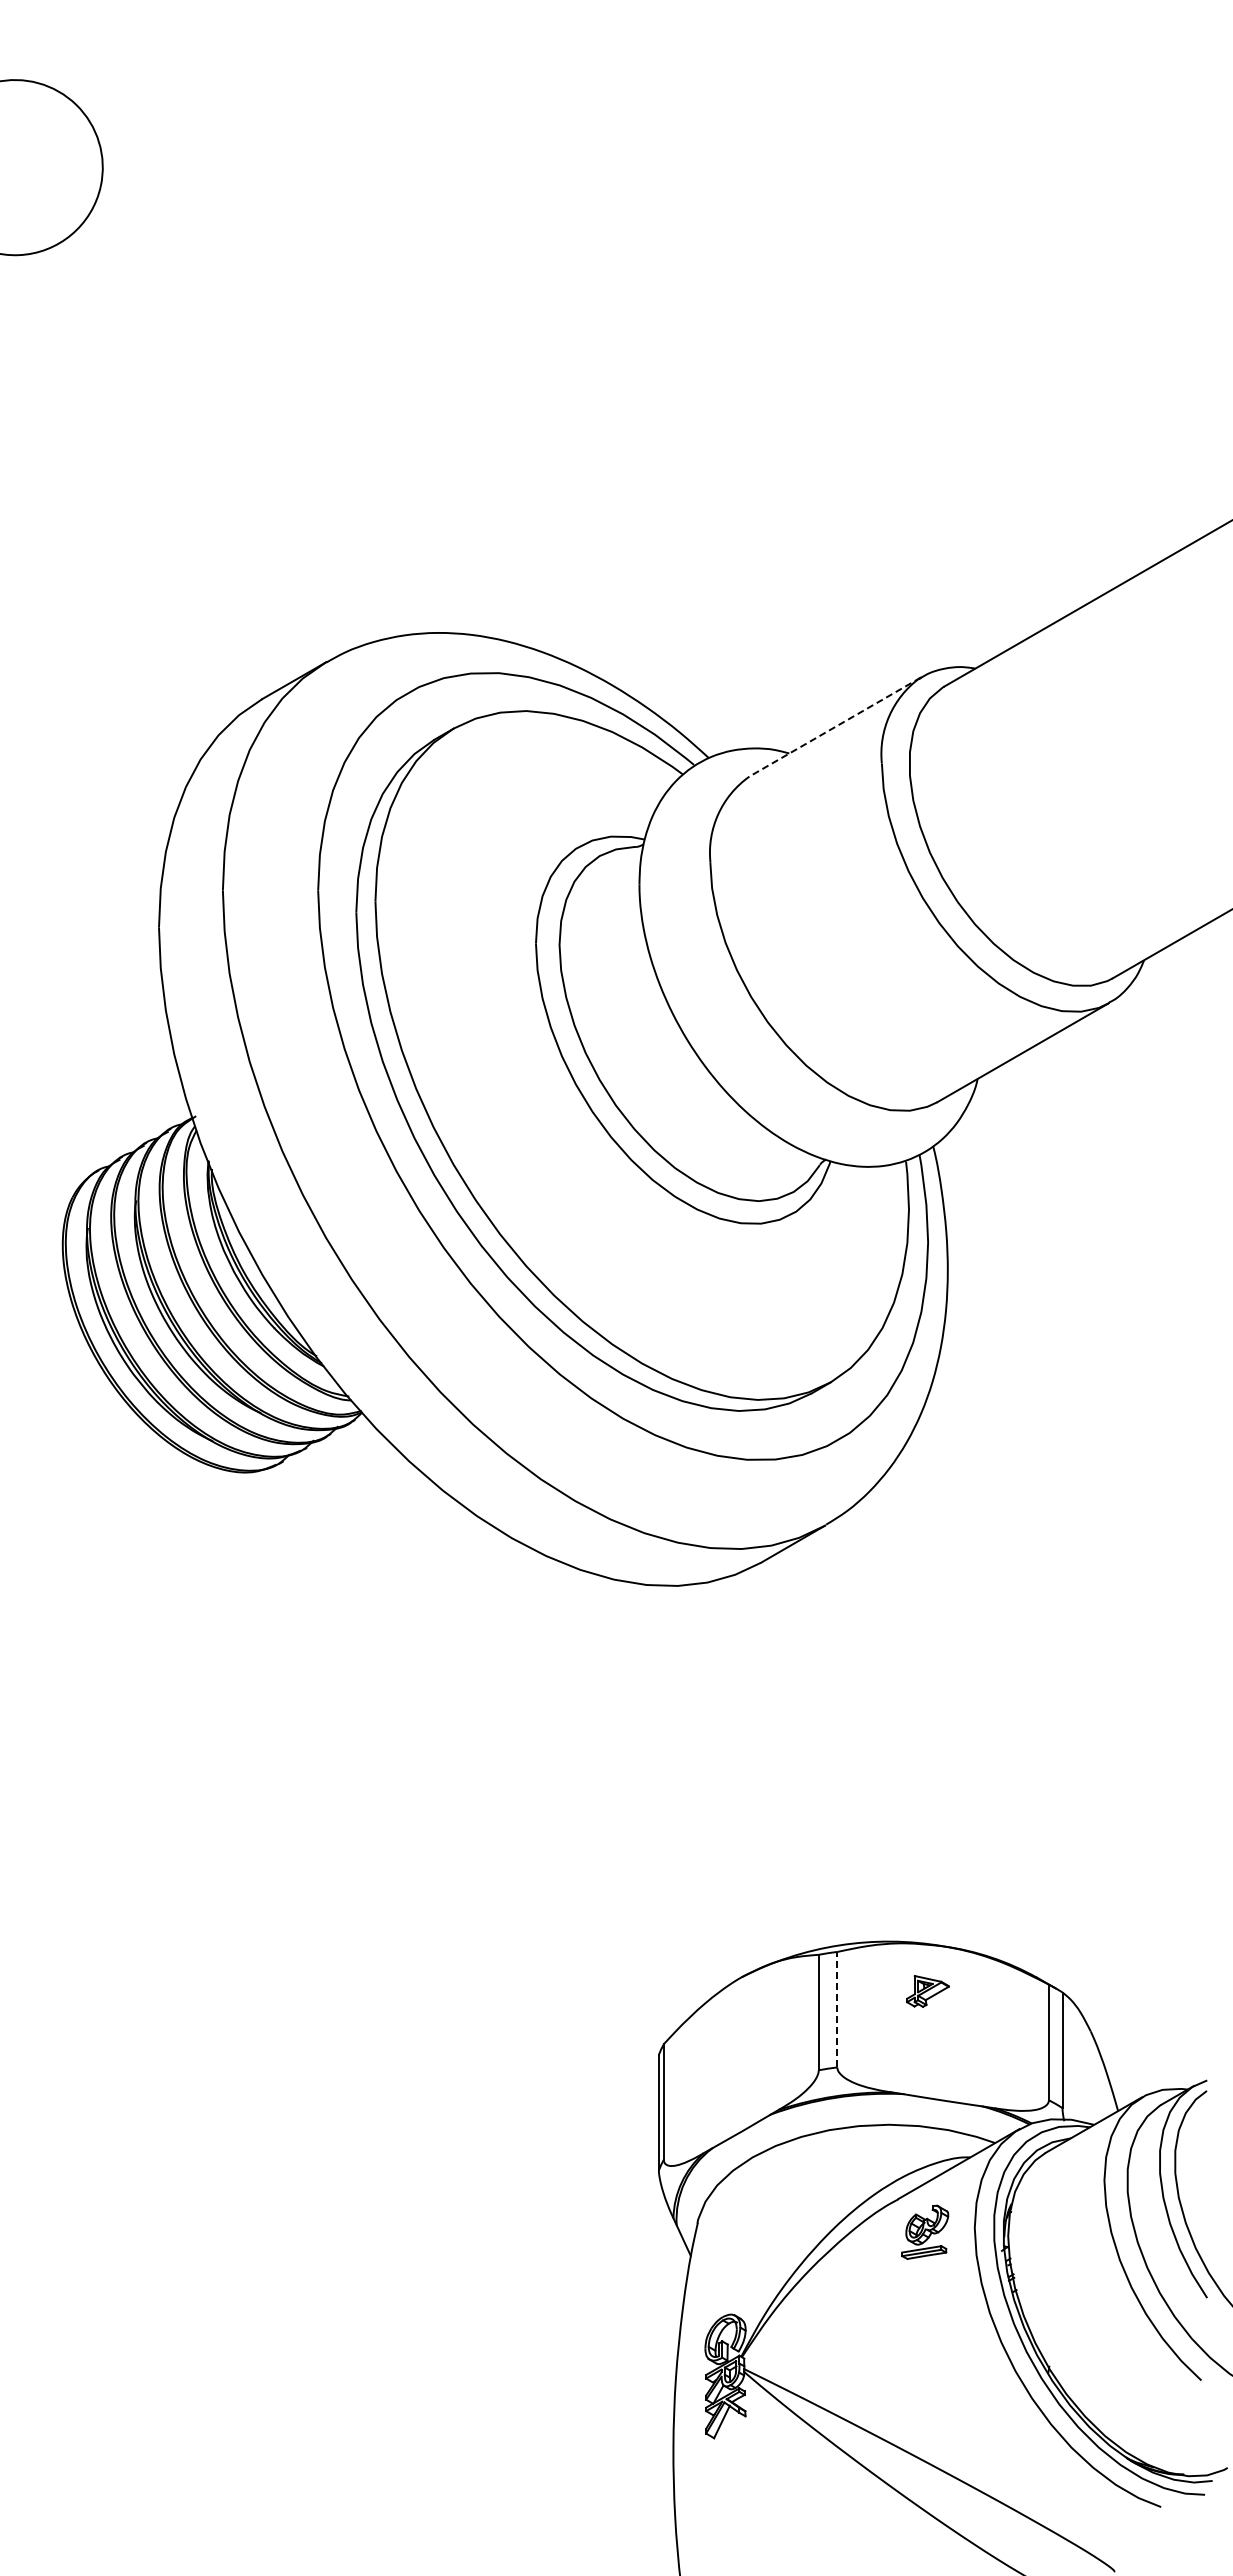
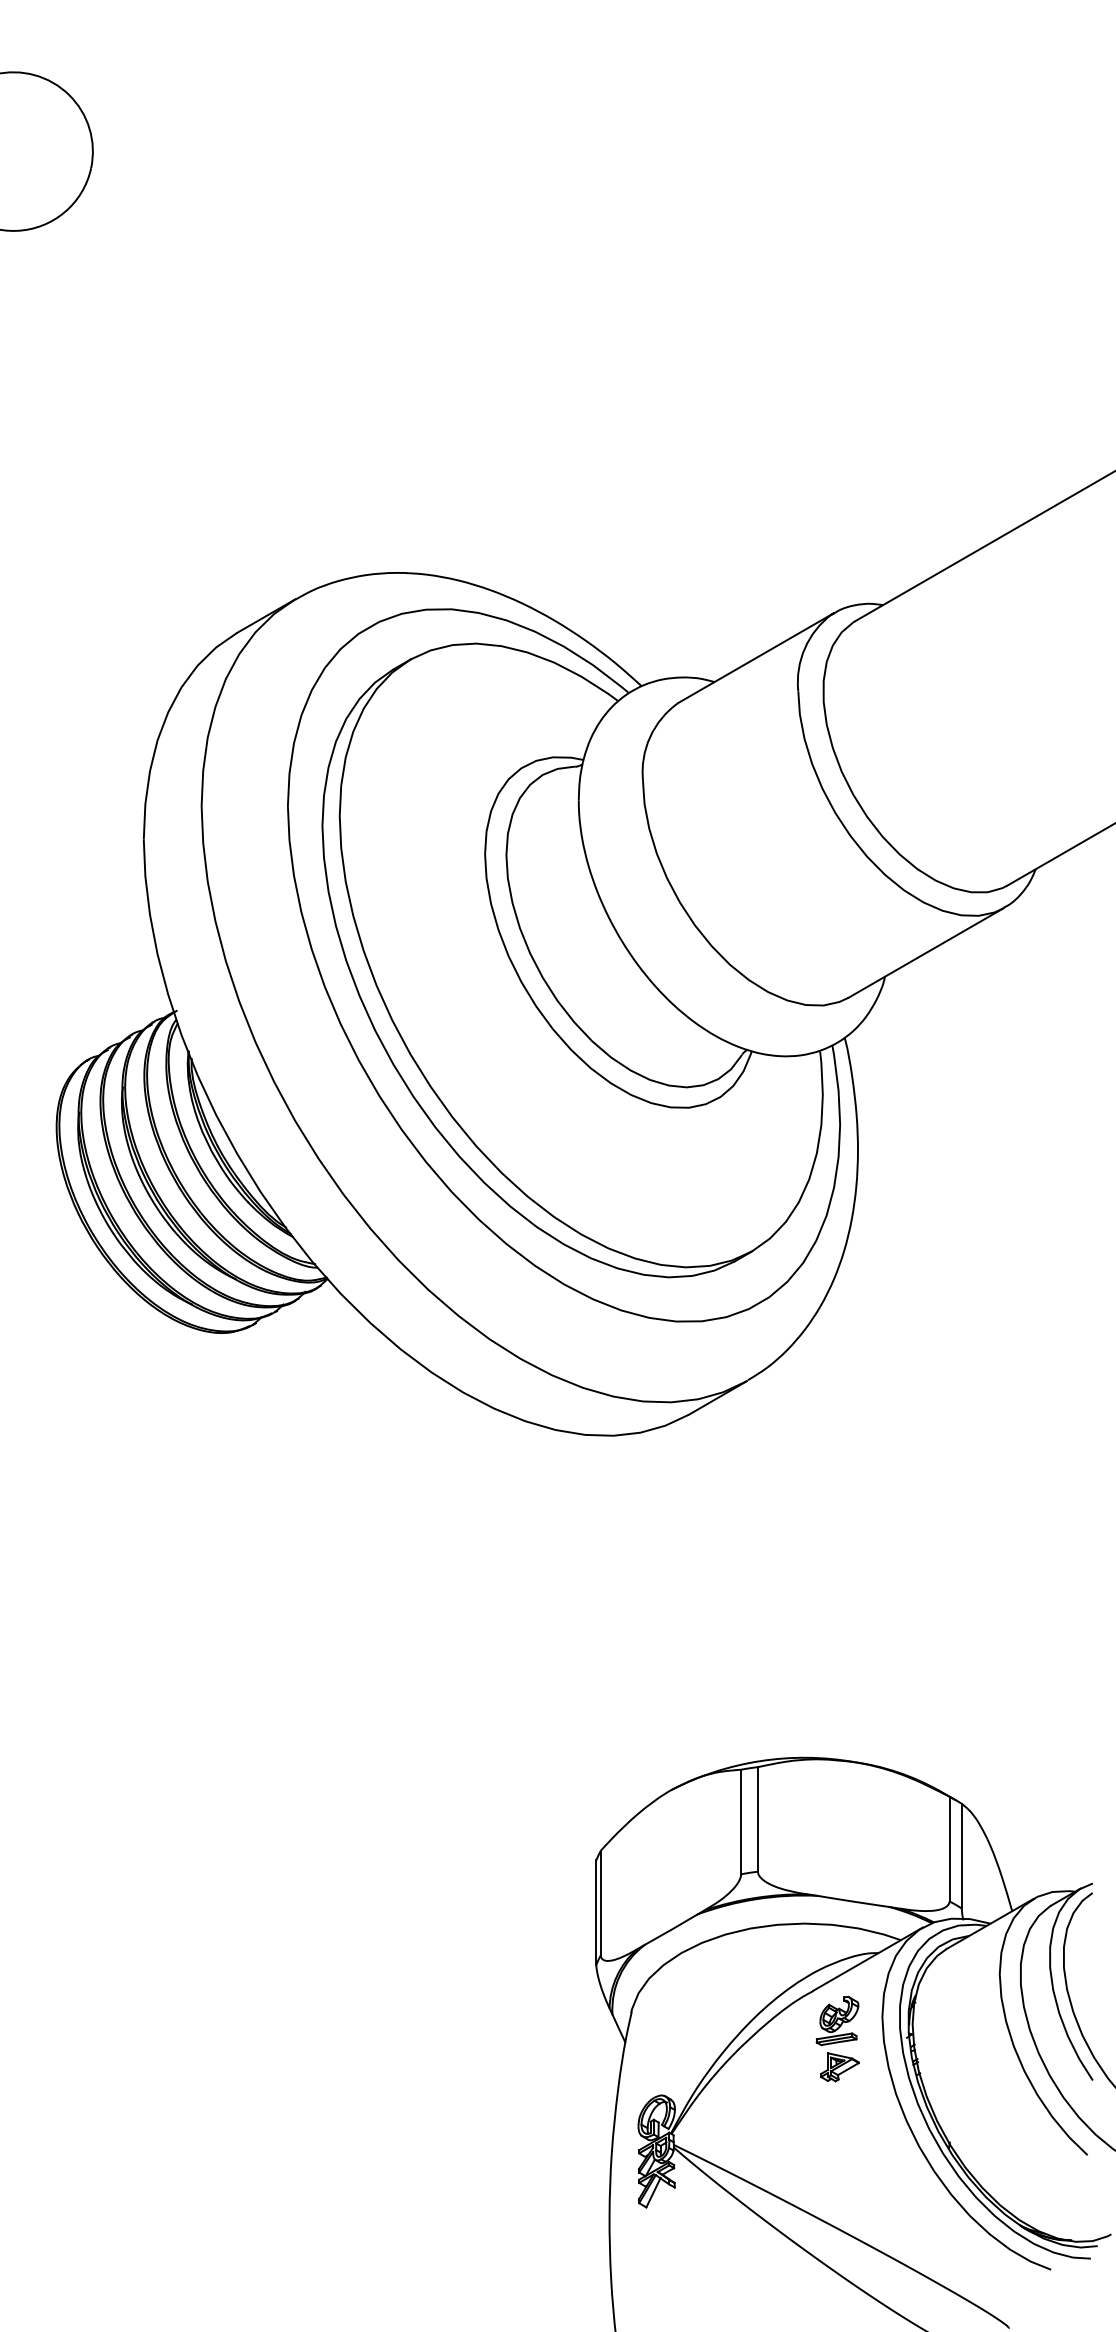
line: (834, 727) -> (755, 658), dashed -> solid
part: (927, 1991) -> (839, 2067), moved
line: (837, 2009) -> (758, 1819), dashed -> solid

